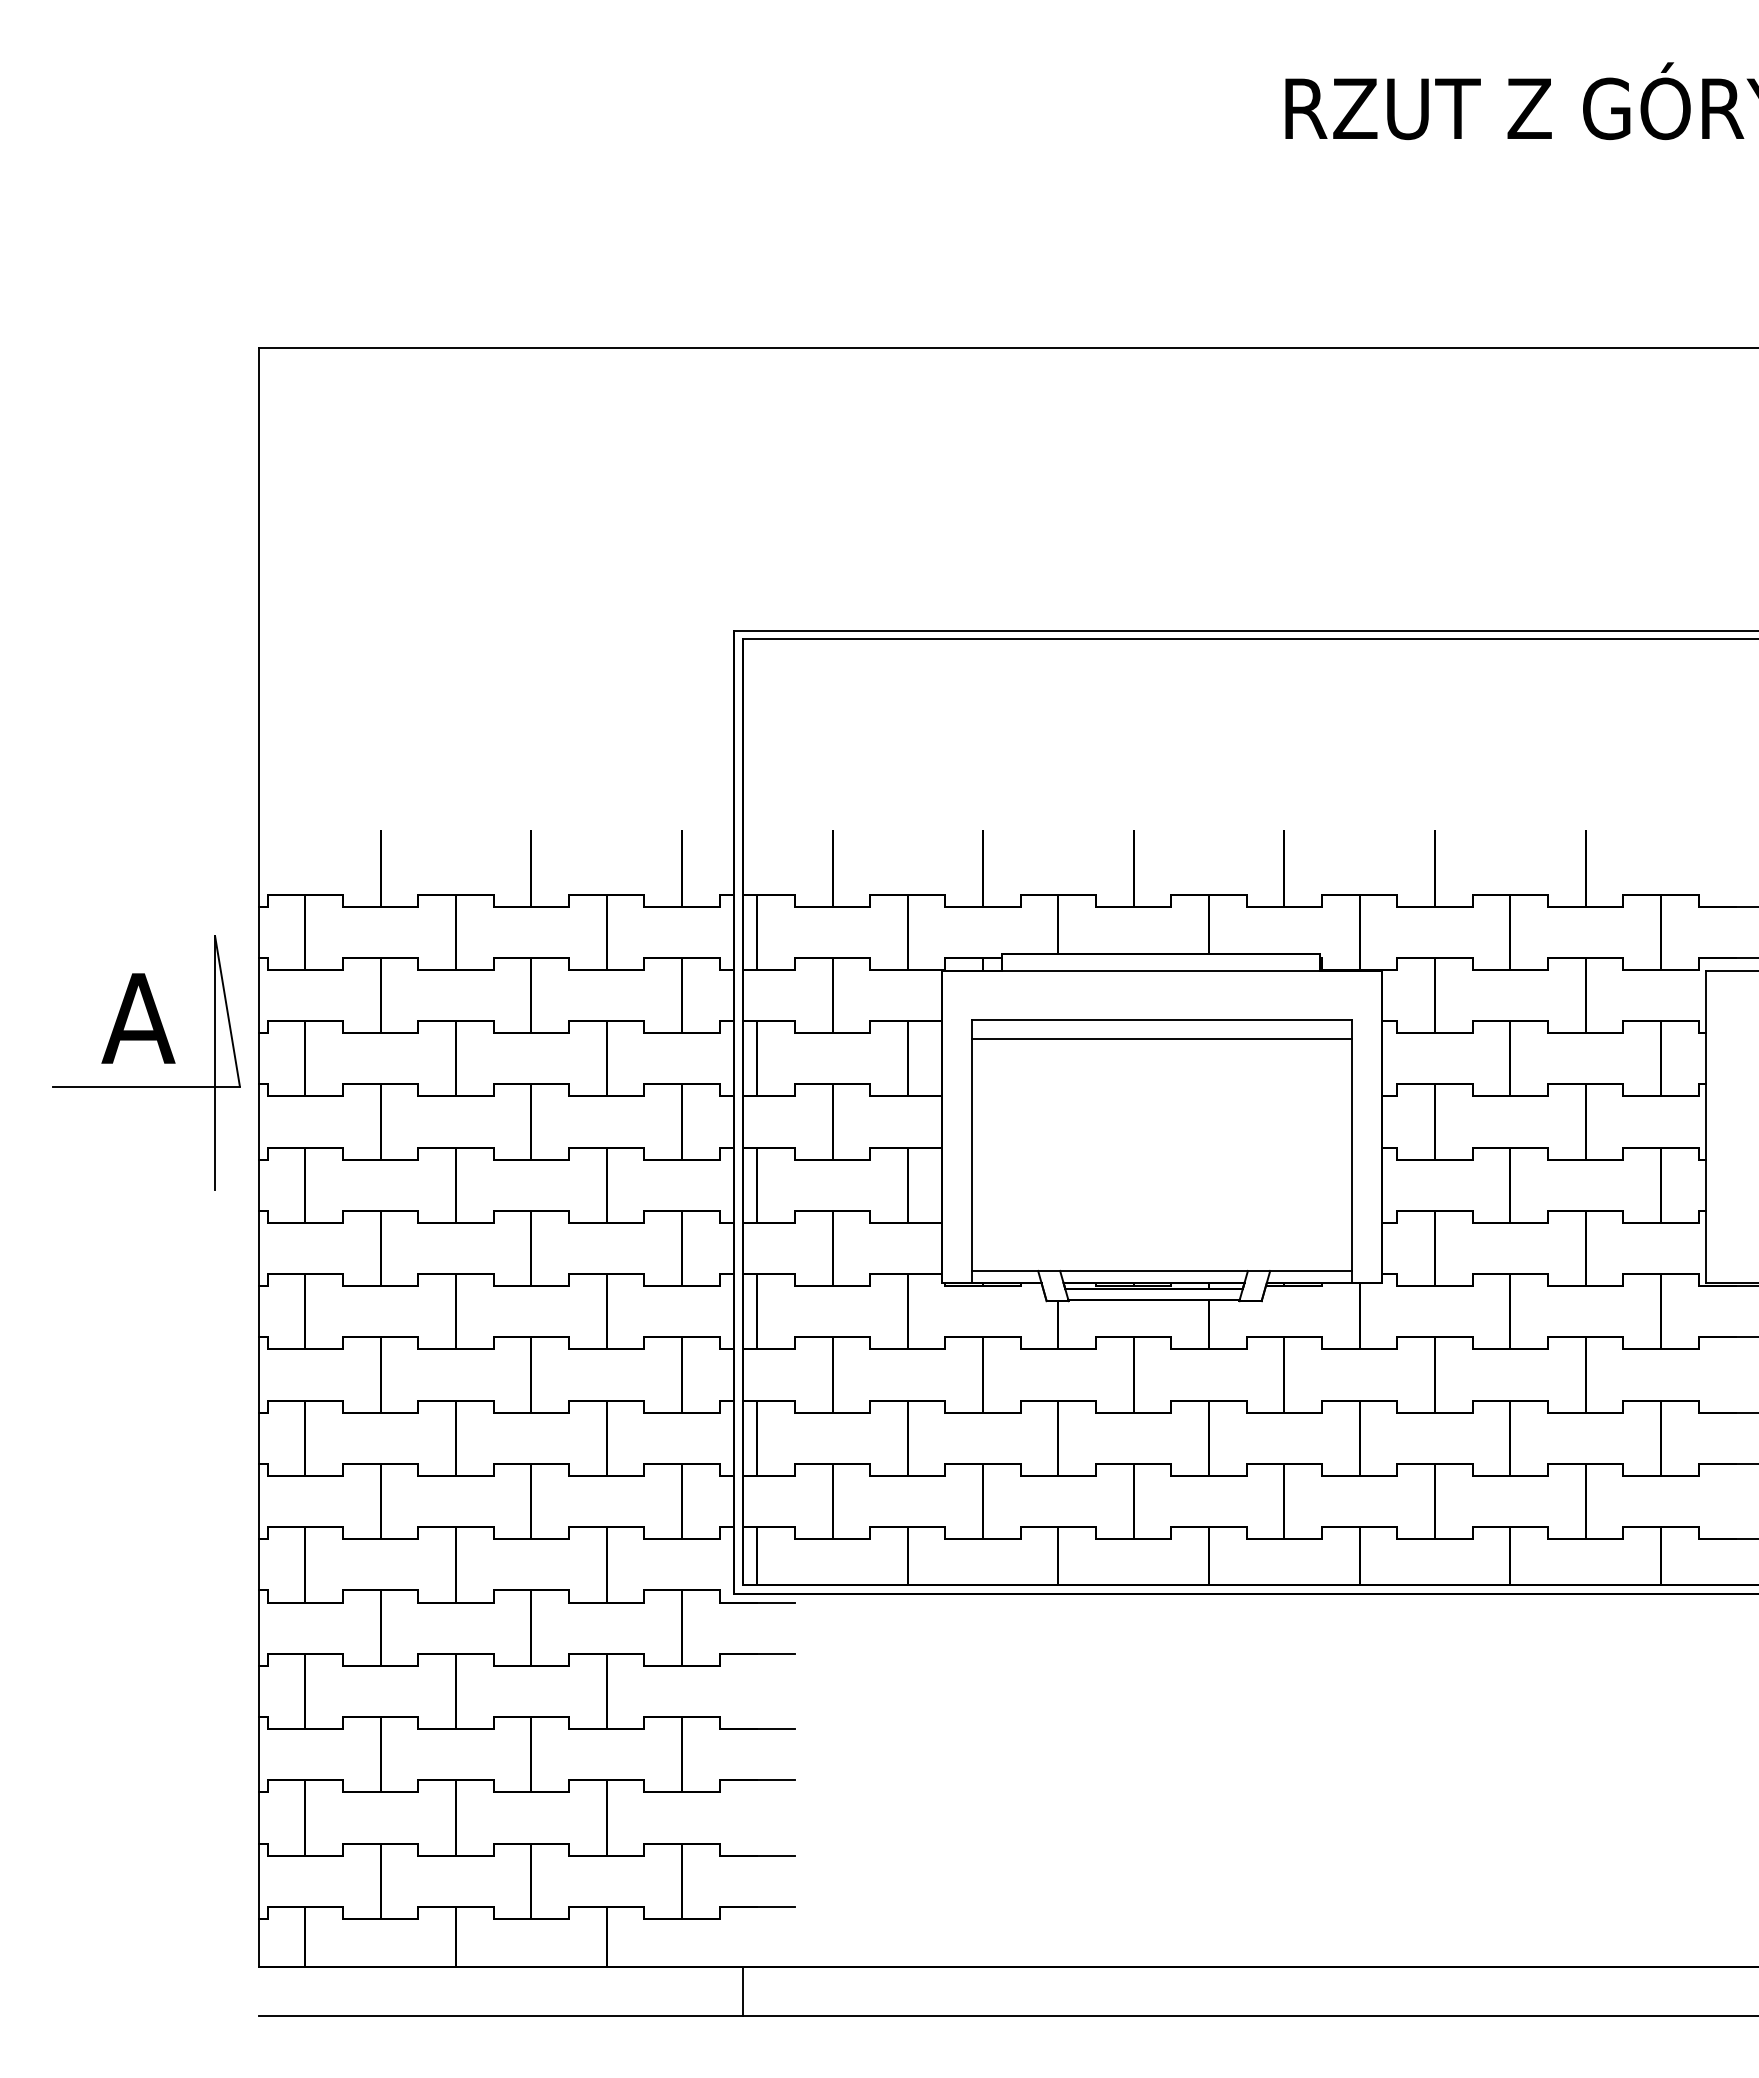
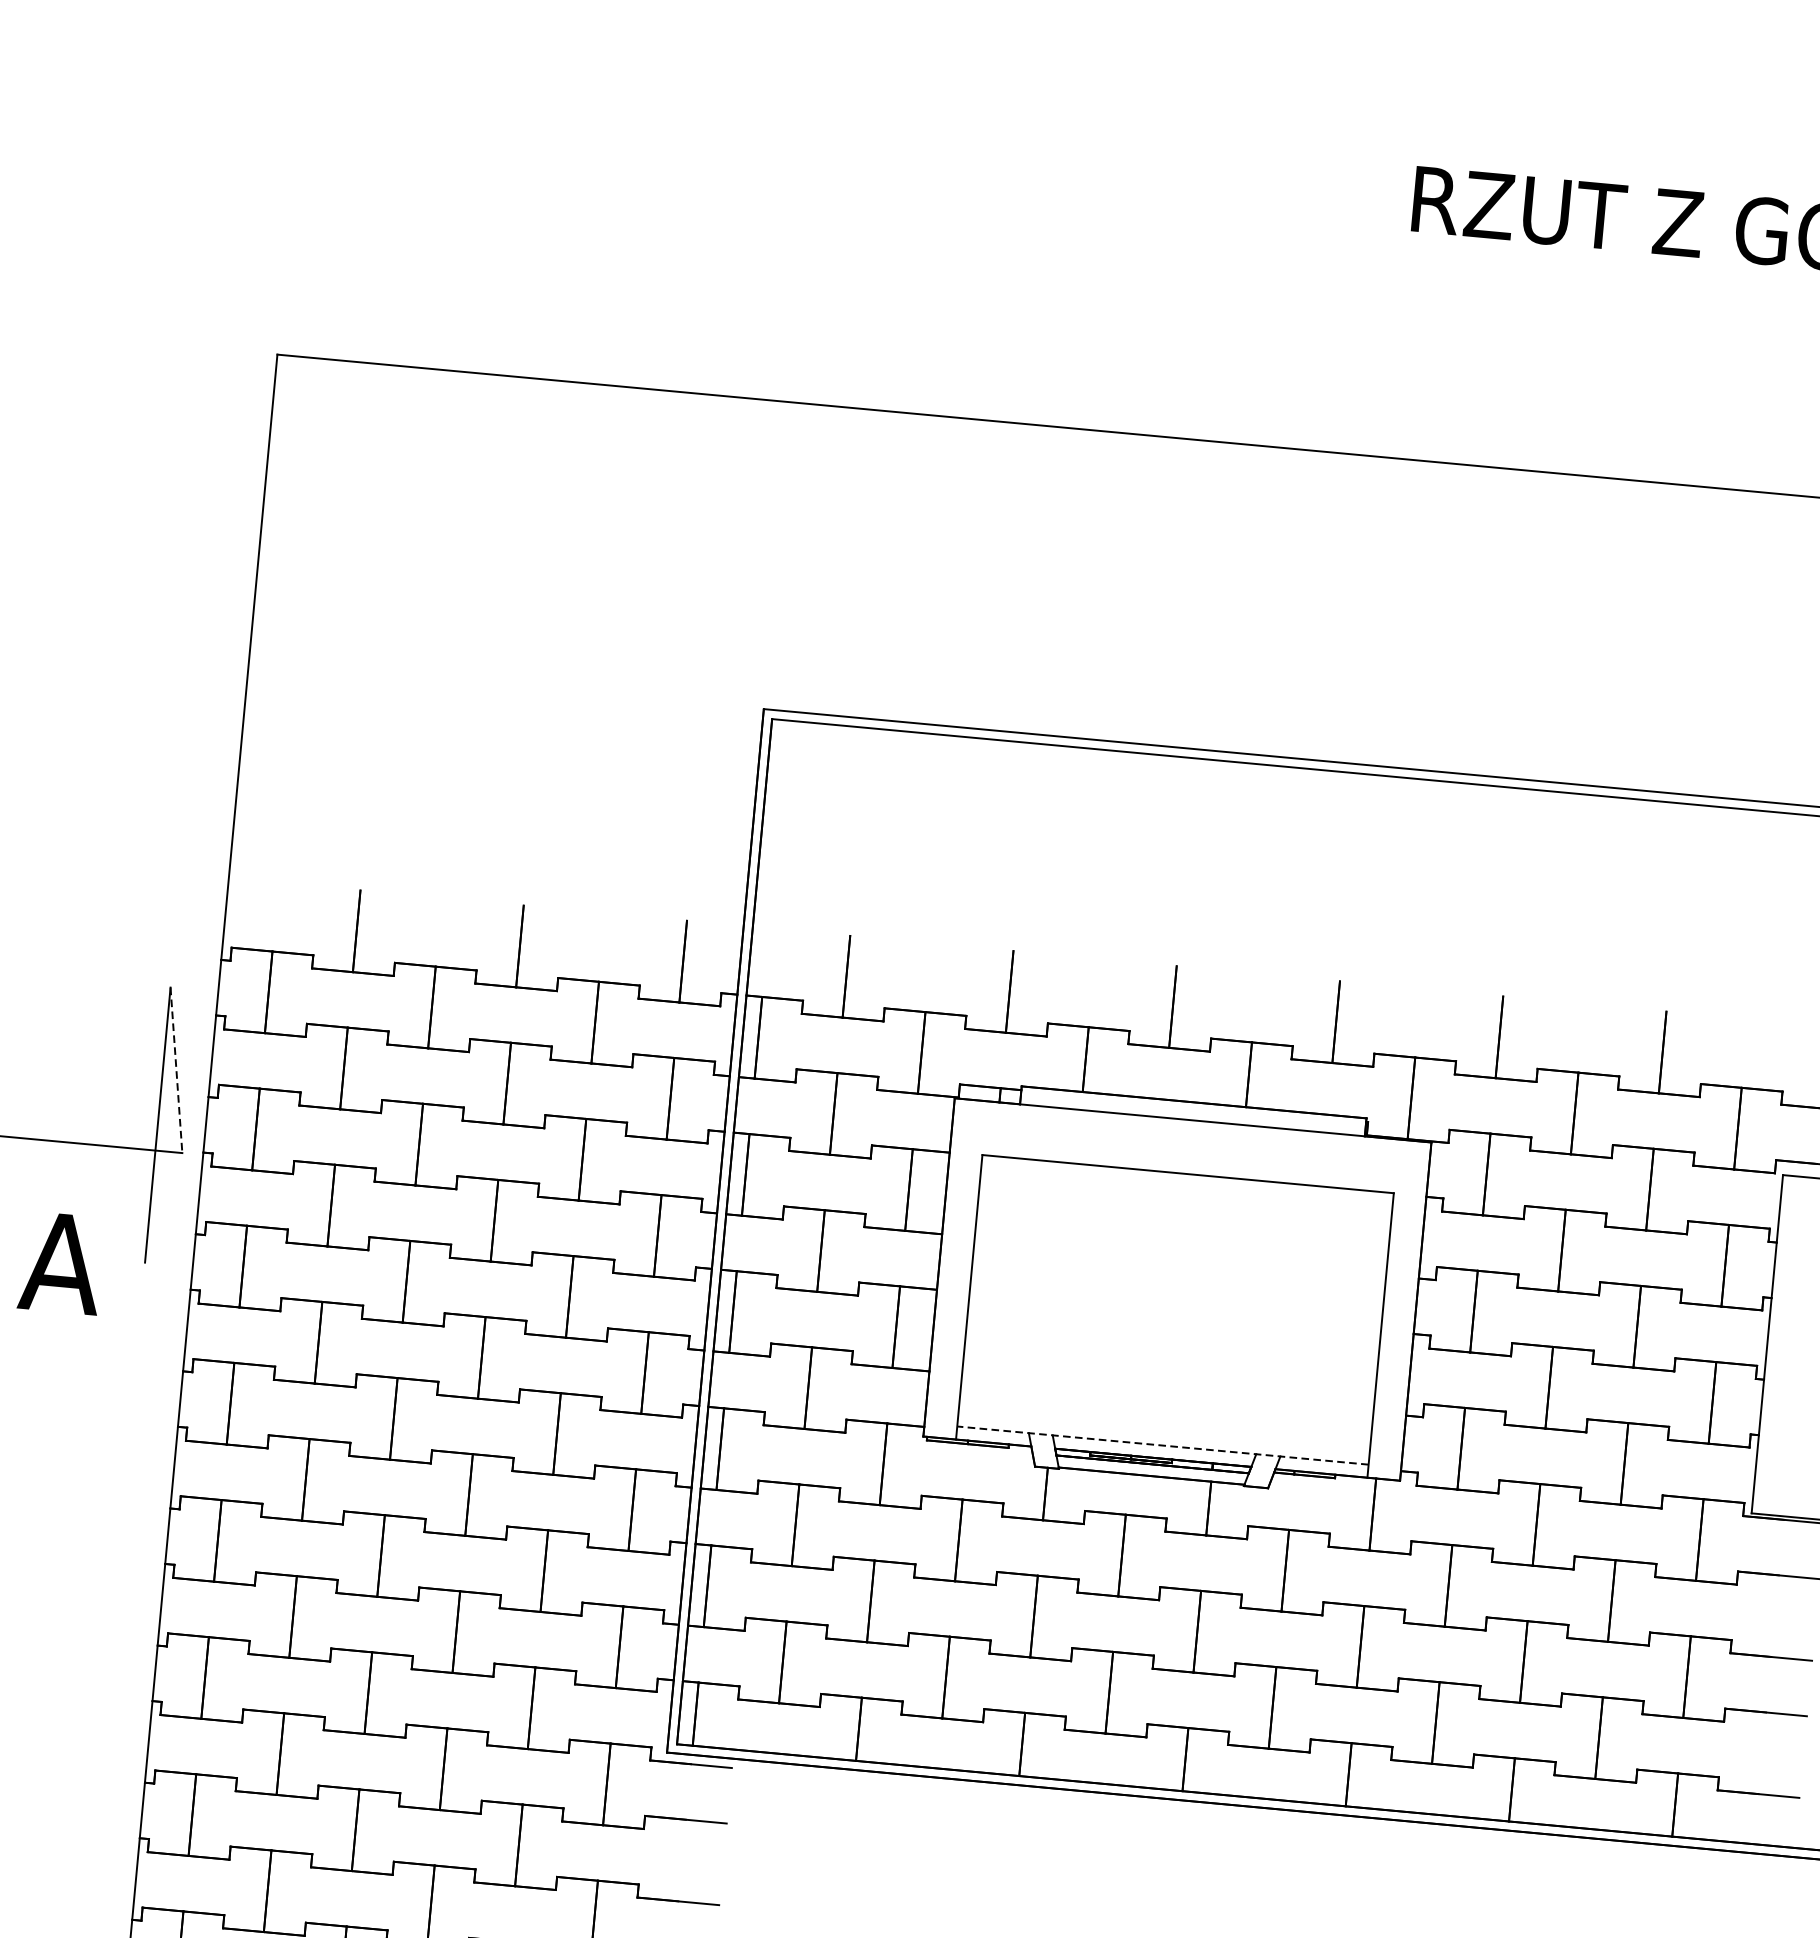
line: (227, 1011) -> (176, 1070), solid -> dashed
text: (138, 1018) -> (61, 1263), moved
line: (1161, 1038) -> (1185, 1193), removed
line: (1161, 1270) -> (1162, 1445), solid -> dashed

